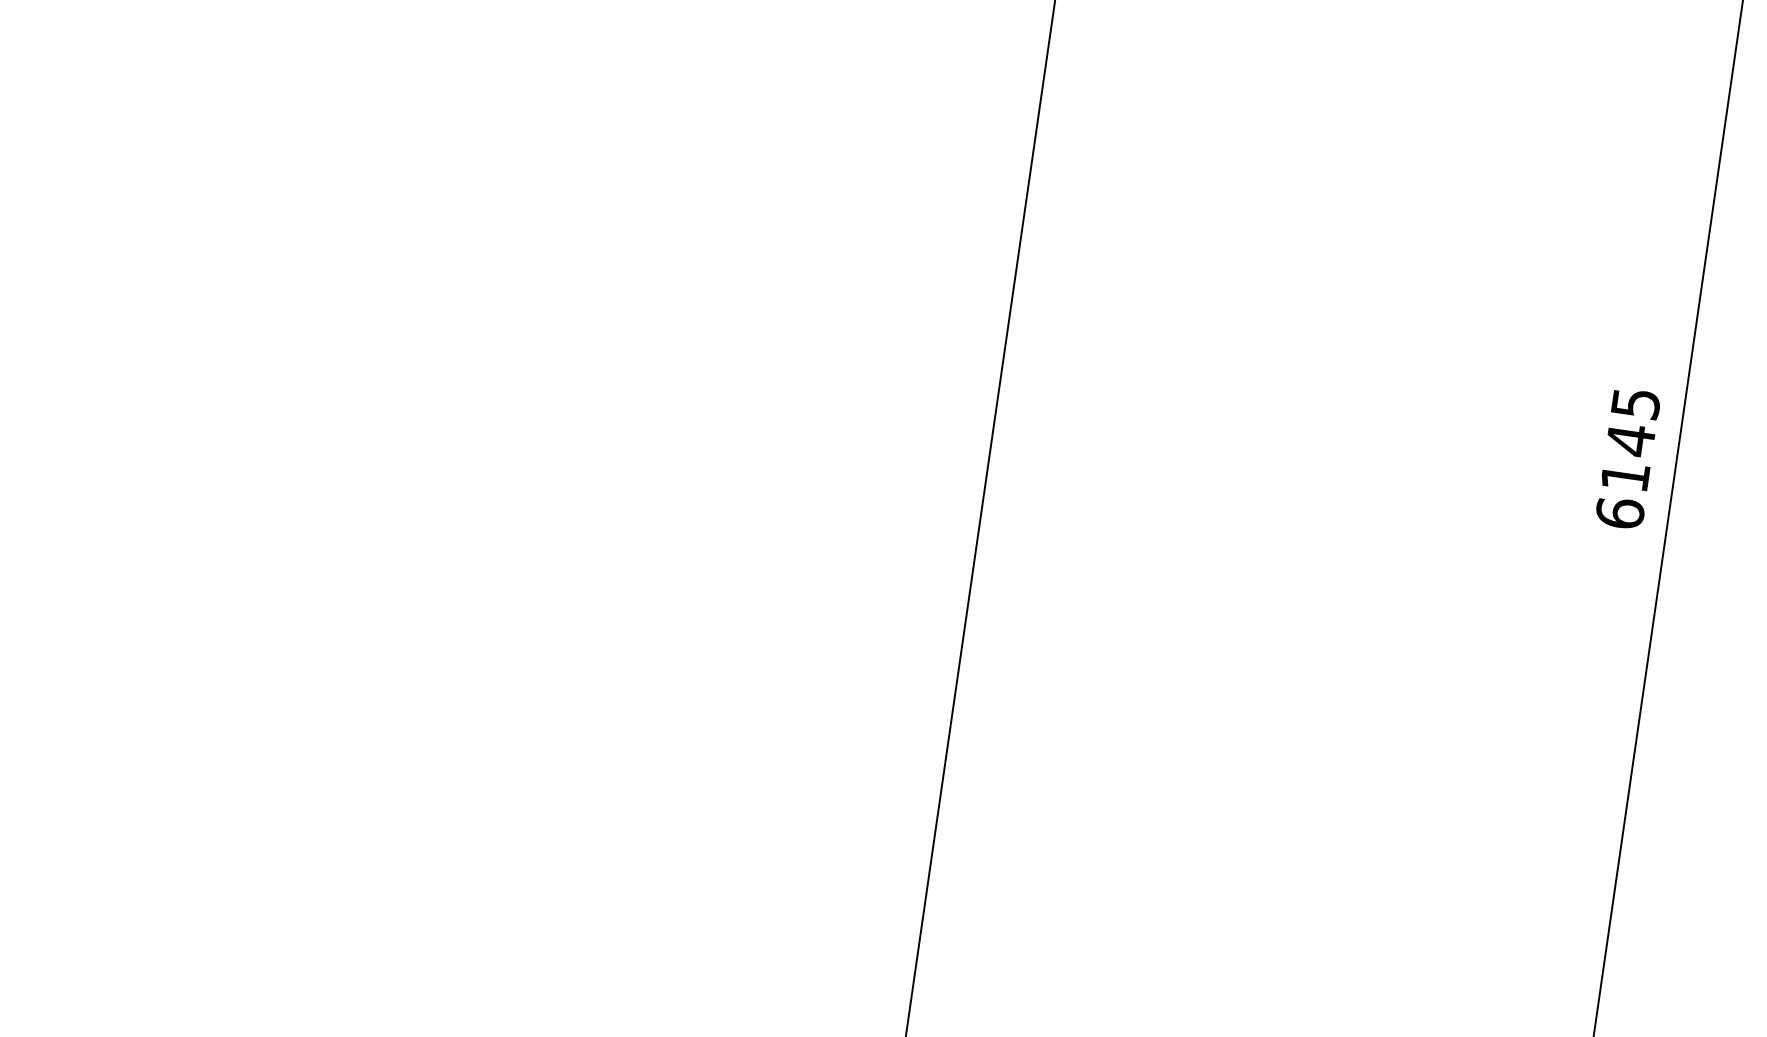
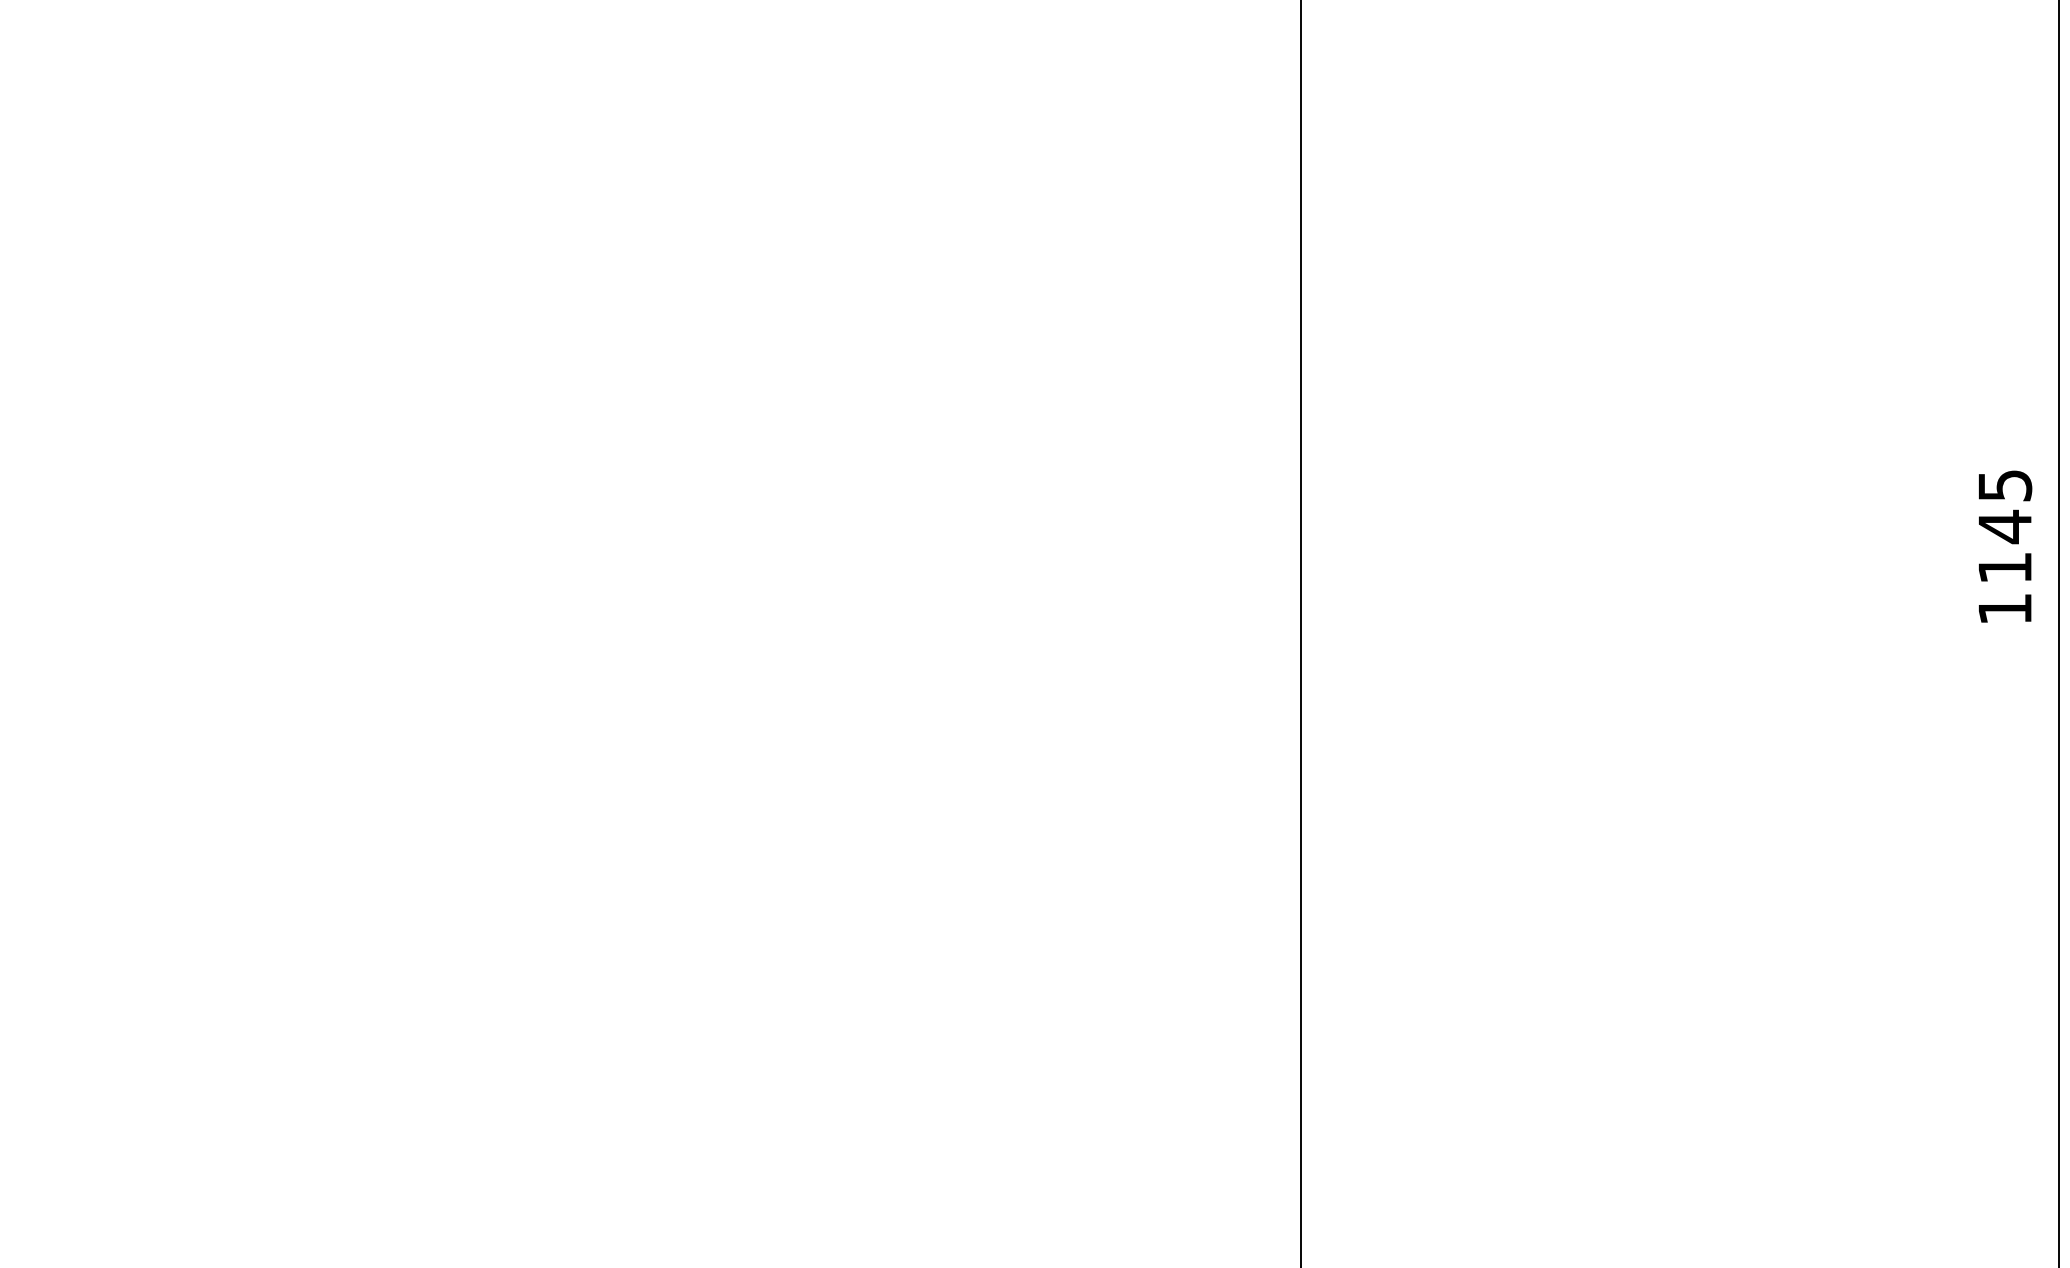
text: (1620, 512) -> (2005, 608), 6145 -> 1145

